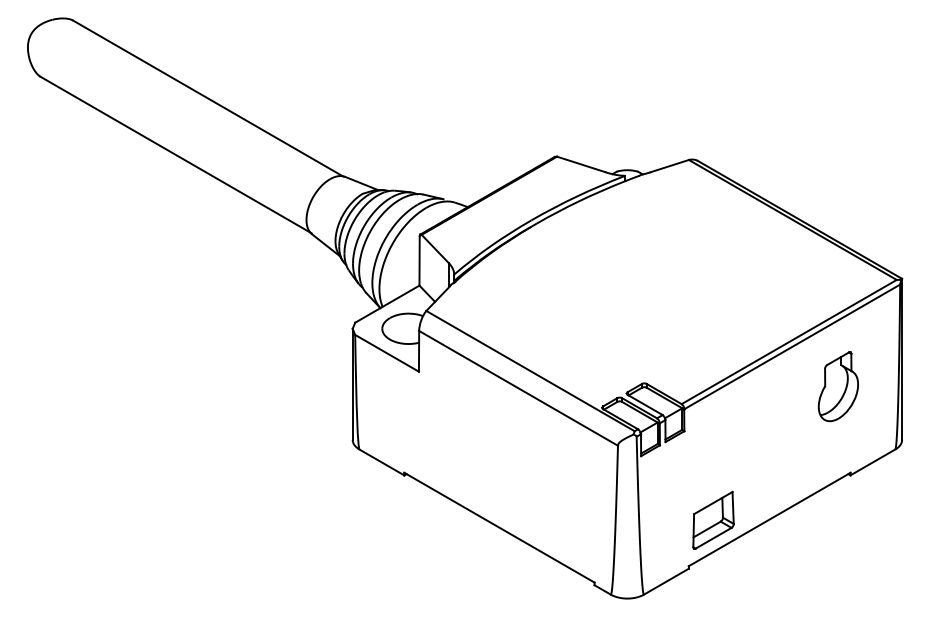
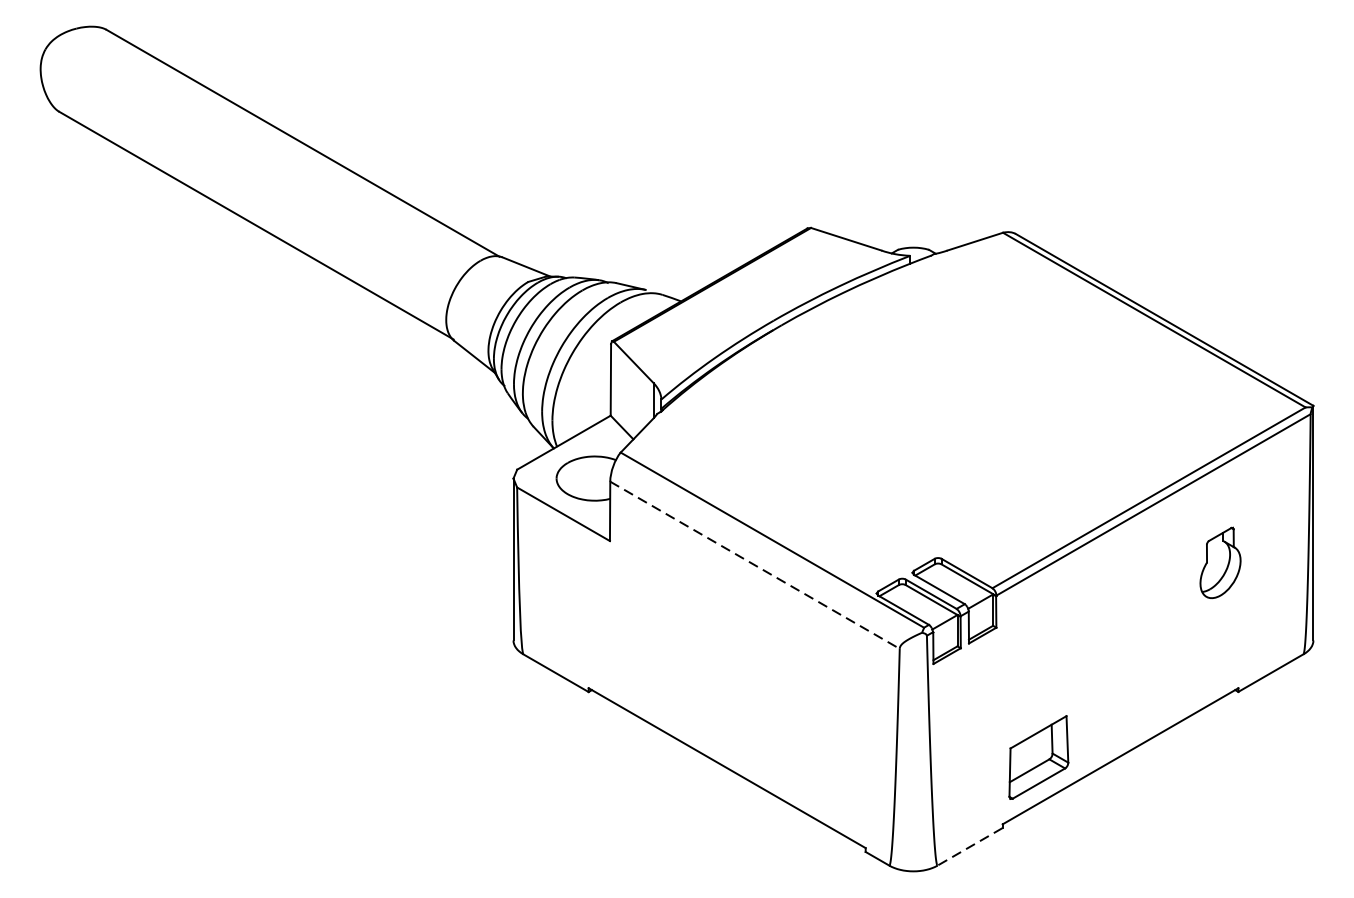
part: (837, 386) -> (1219, 562), size x0.7
line: (518, 388) -> (754, 565), solid -> dashed
line: (666, 581) -> (970, 846), solid -> dashed

